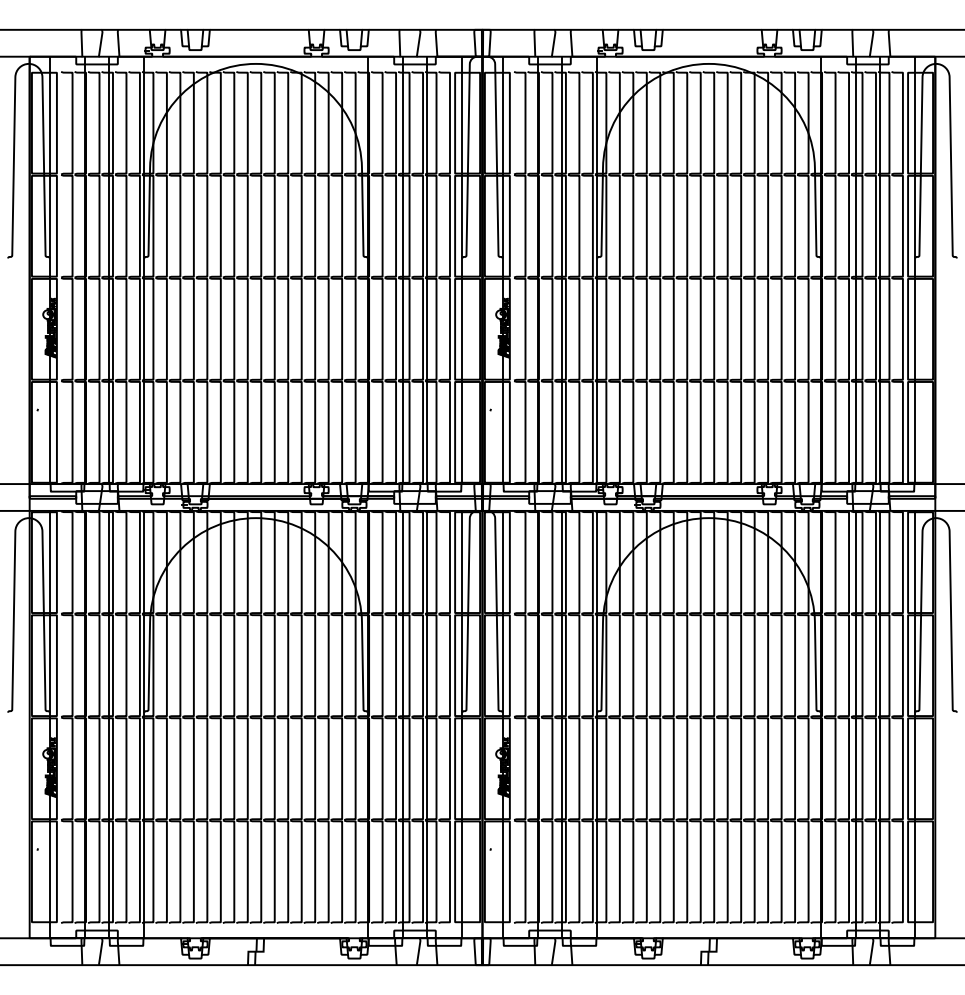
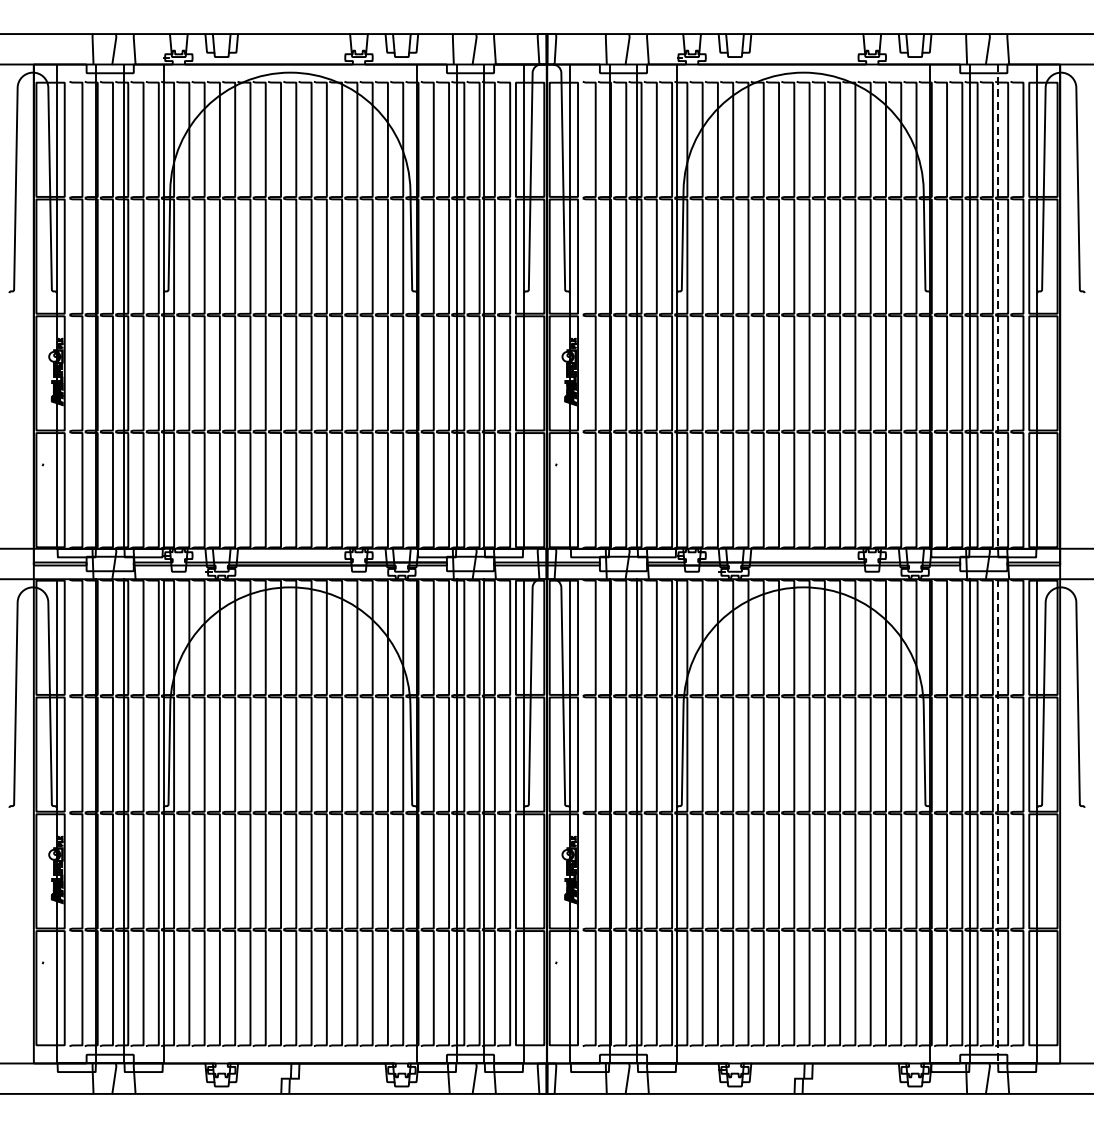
line: (880, 270) -> (998, 306), solid -> dashed
line: (880, 724) -> (998, 821), solid -> dashed

